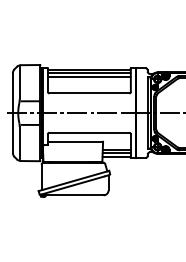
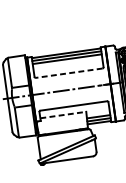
line: (88, 93) -> (68, 73), solid -> dashed
line: (75, 141) -> (63, 114), solid -> dashed

